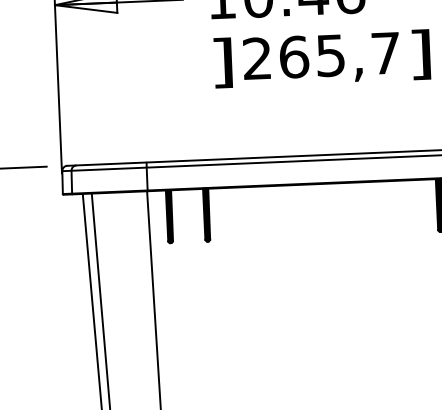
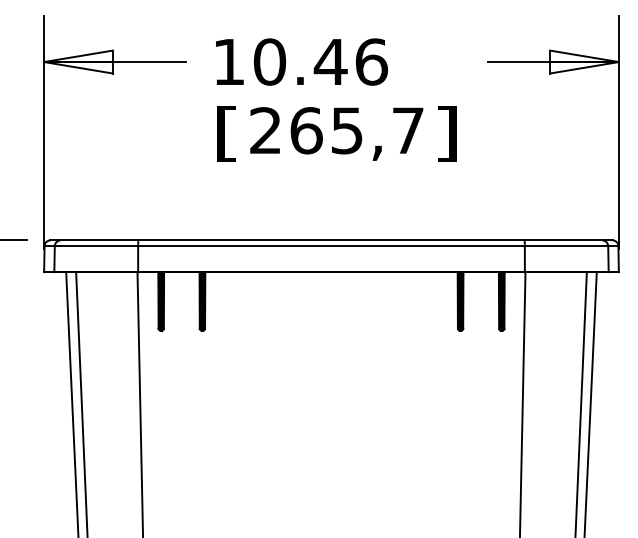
text: (223, 62) -> (227, 133), ] -> [

